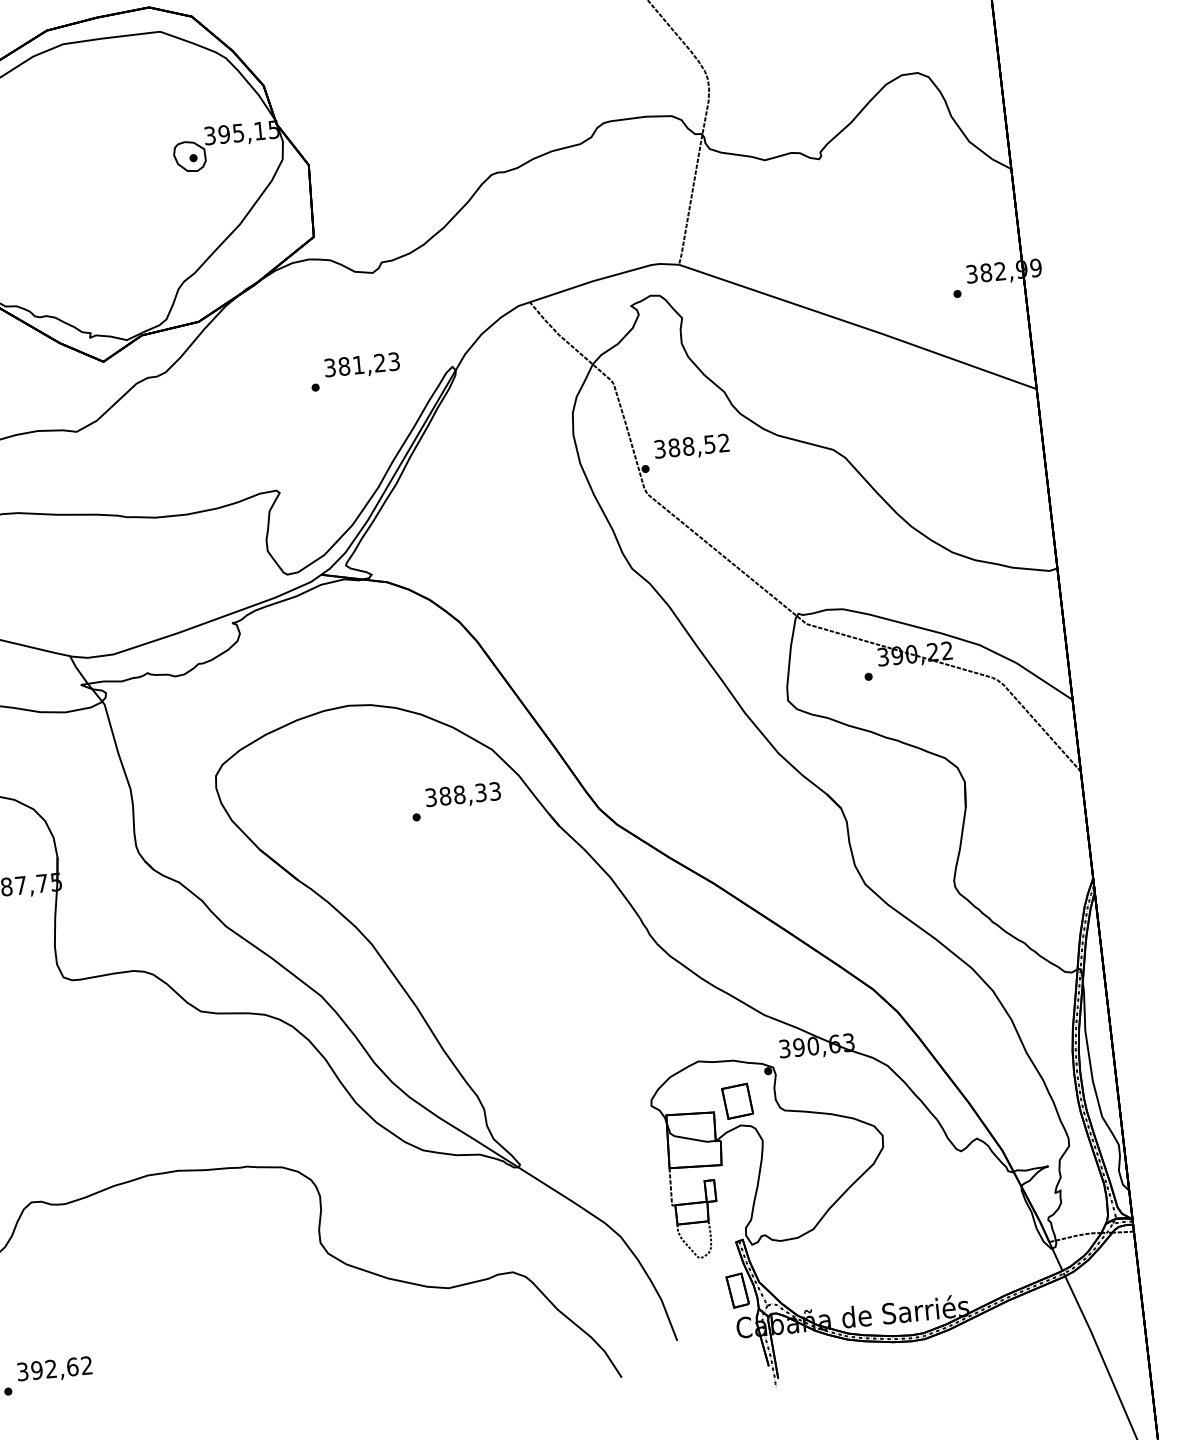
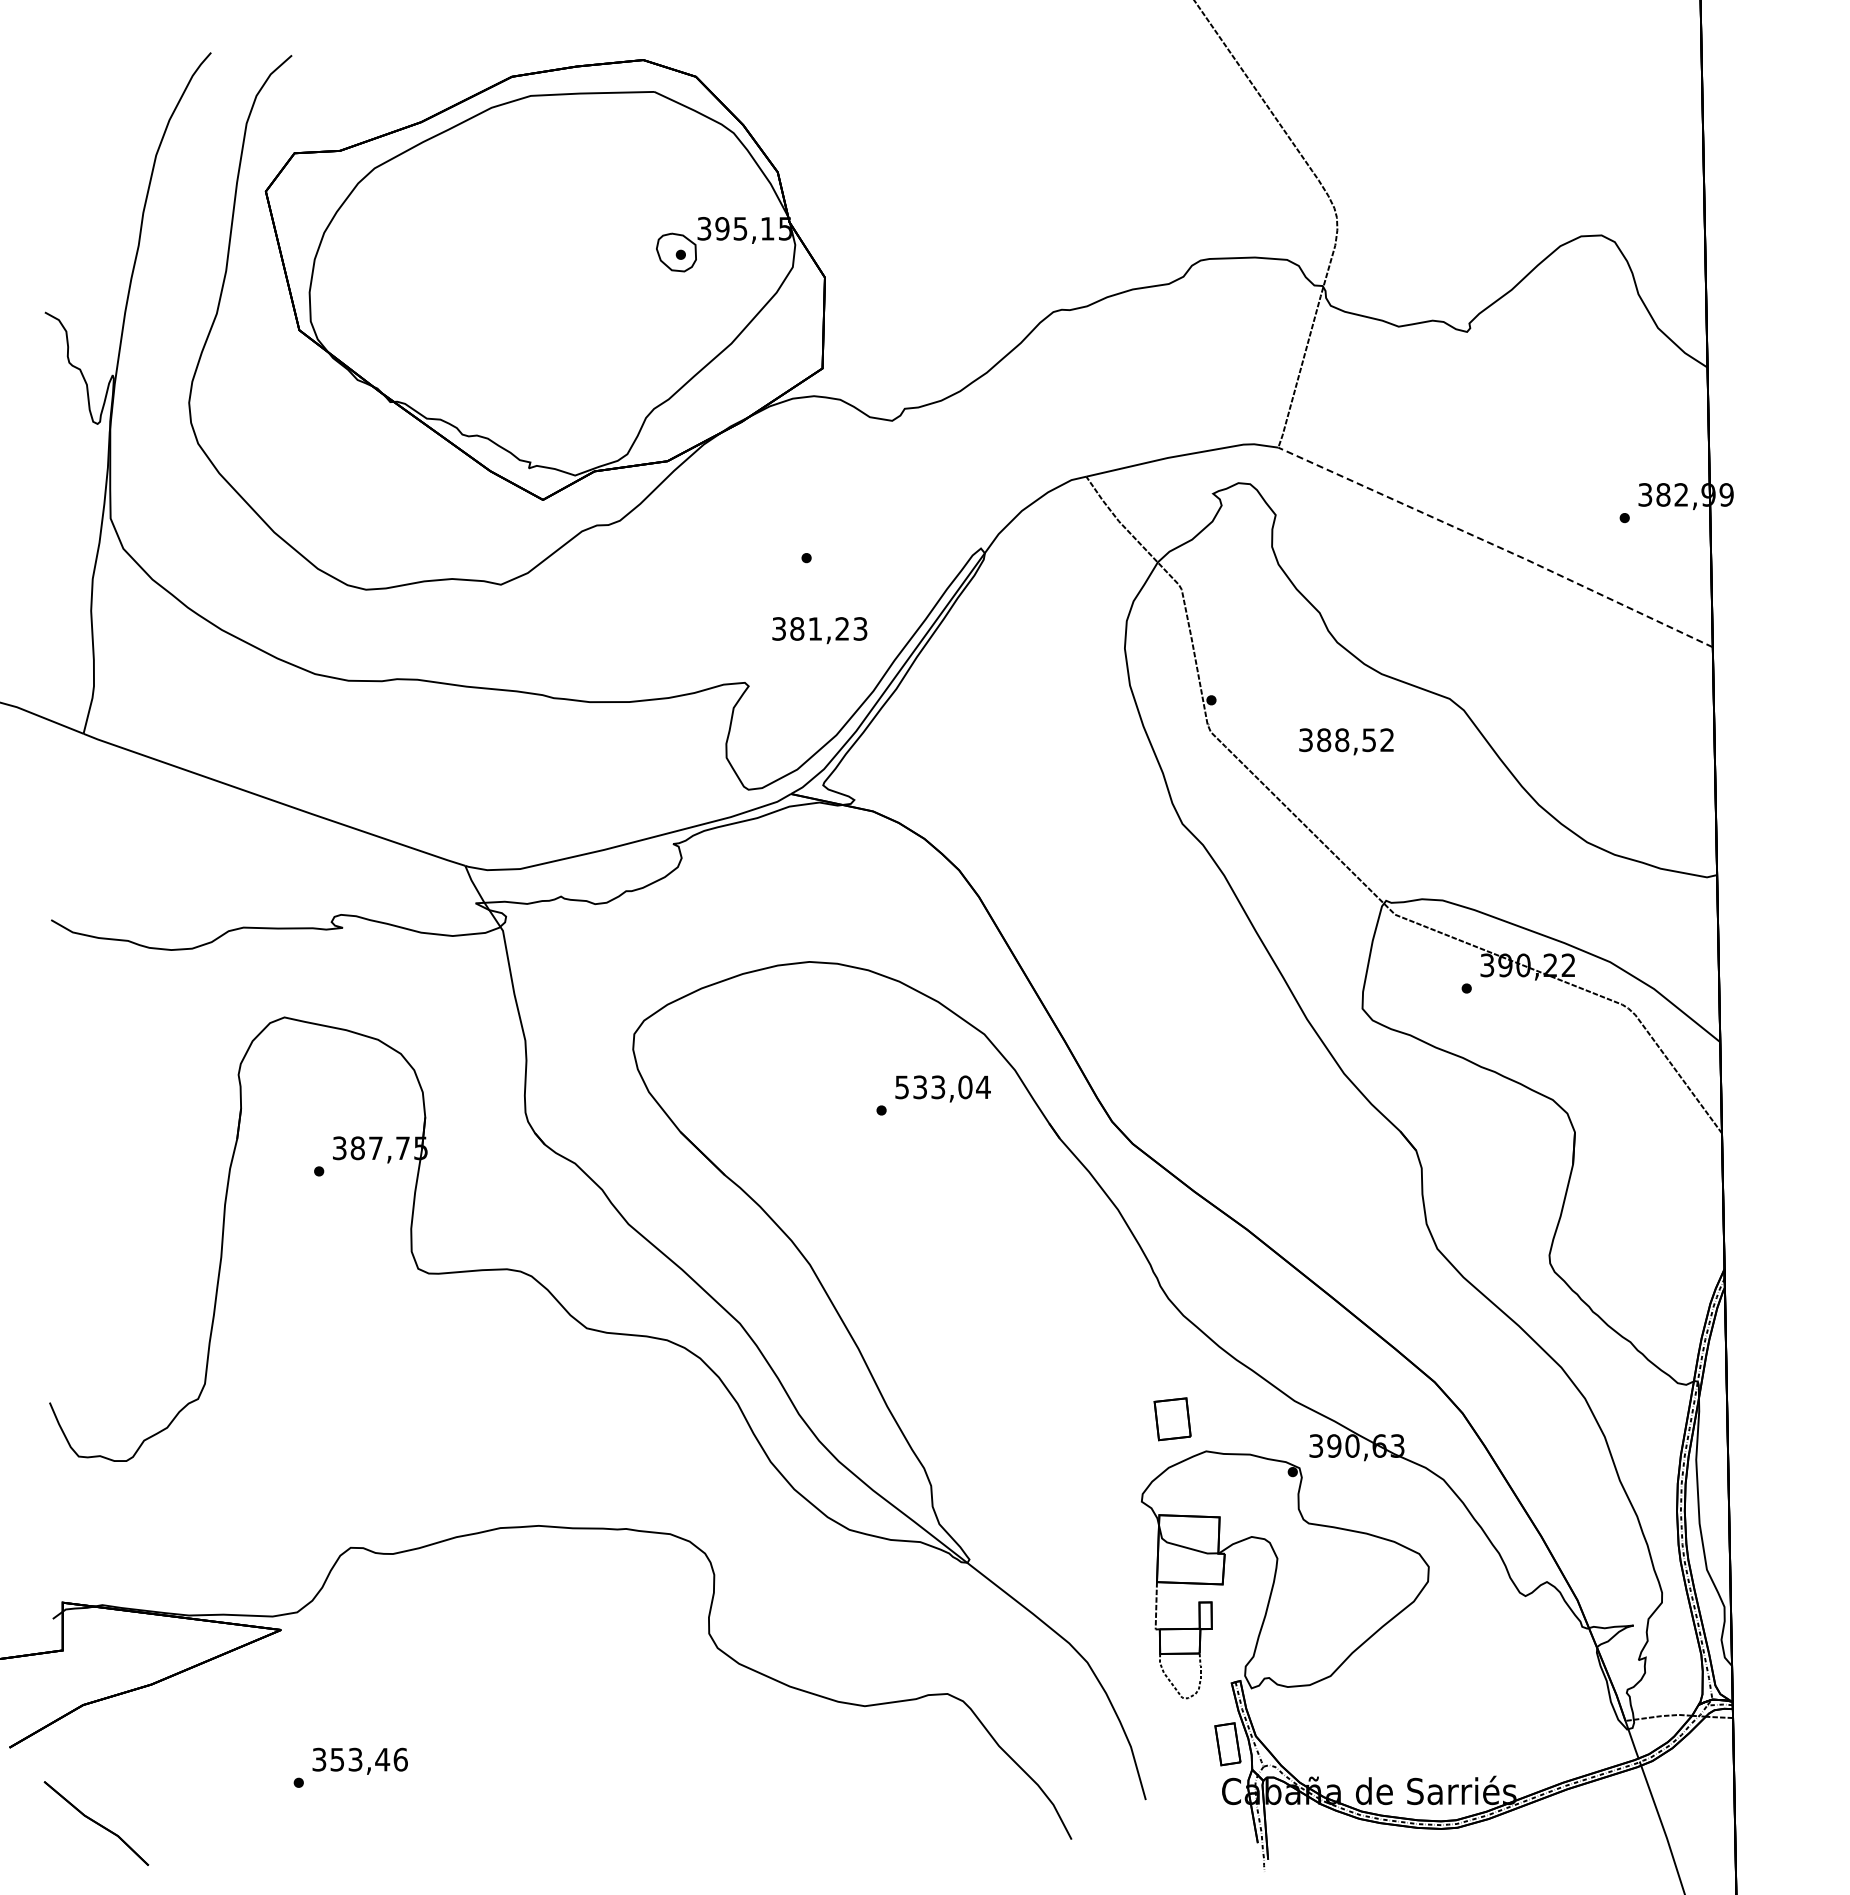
line: (859, 326) -> (1497, 546), solid -> dashed
text: (362, 366) -> (819, 630), moved
text: (692, 447) -> (1346, 741), moved
text: (463, 794) -> (943, 1087), 388,33 -> 533,04
part: (737, 1101) -> (1172, 1419), moved
text: (61, 1367) -> (368, 1759), 392,62 -> 353,46

